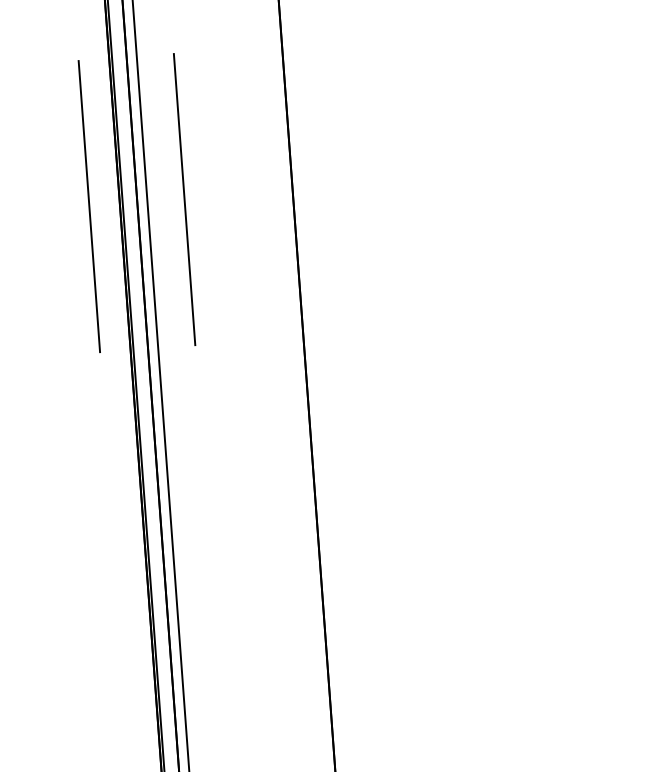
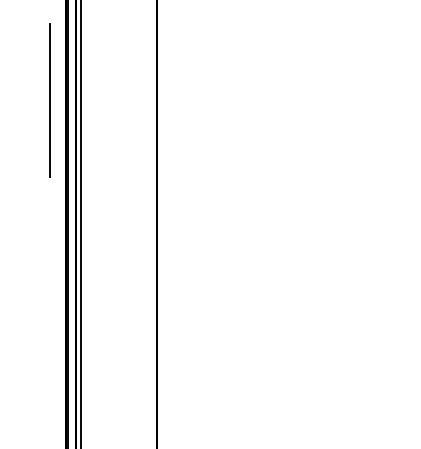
line: (182, 199) -> (99, 100), removed

